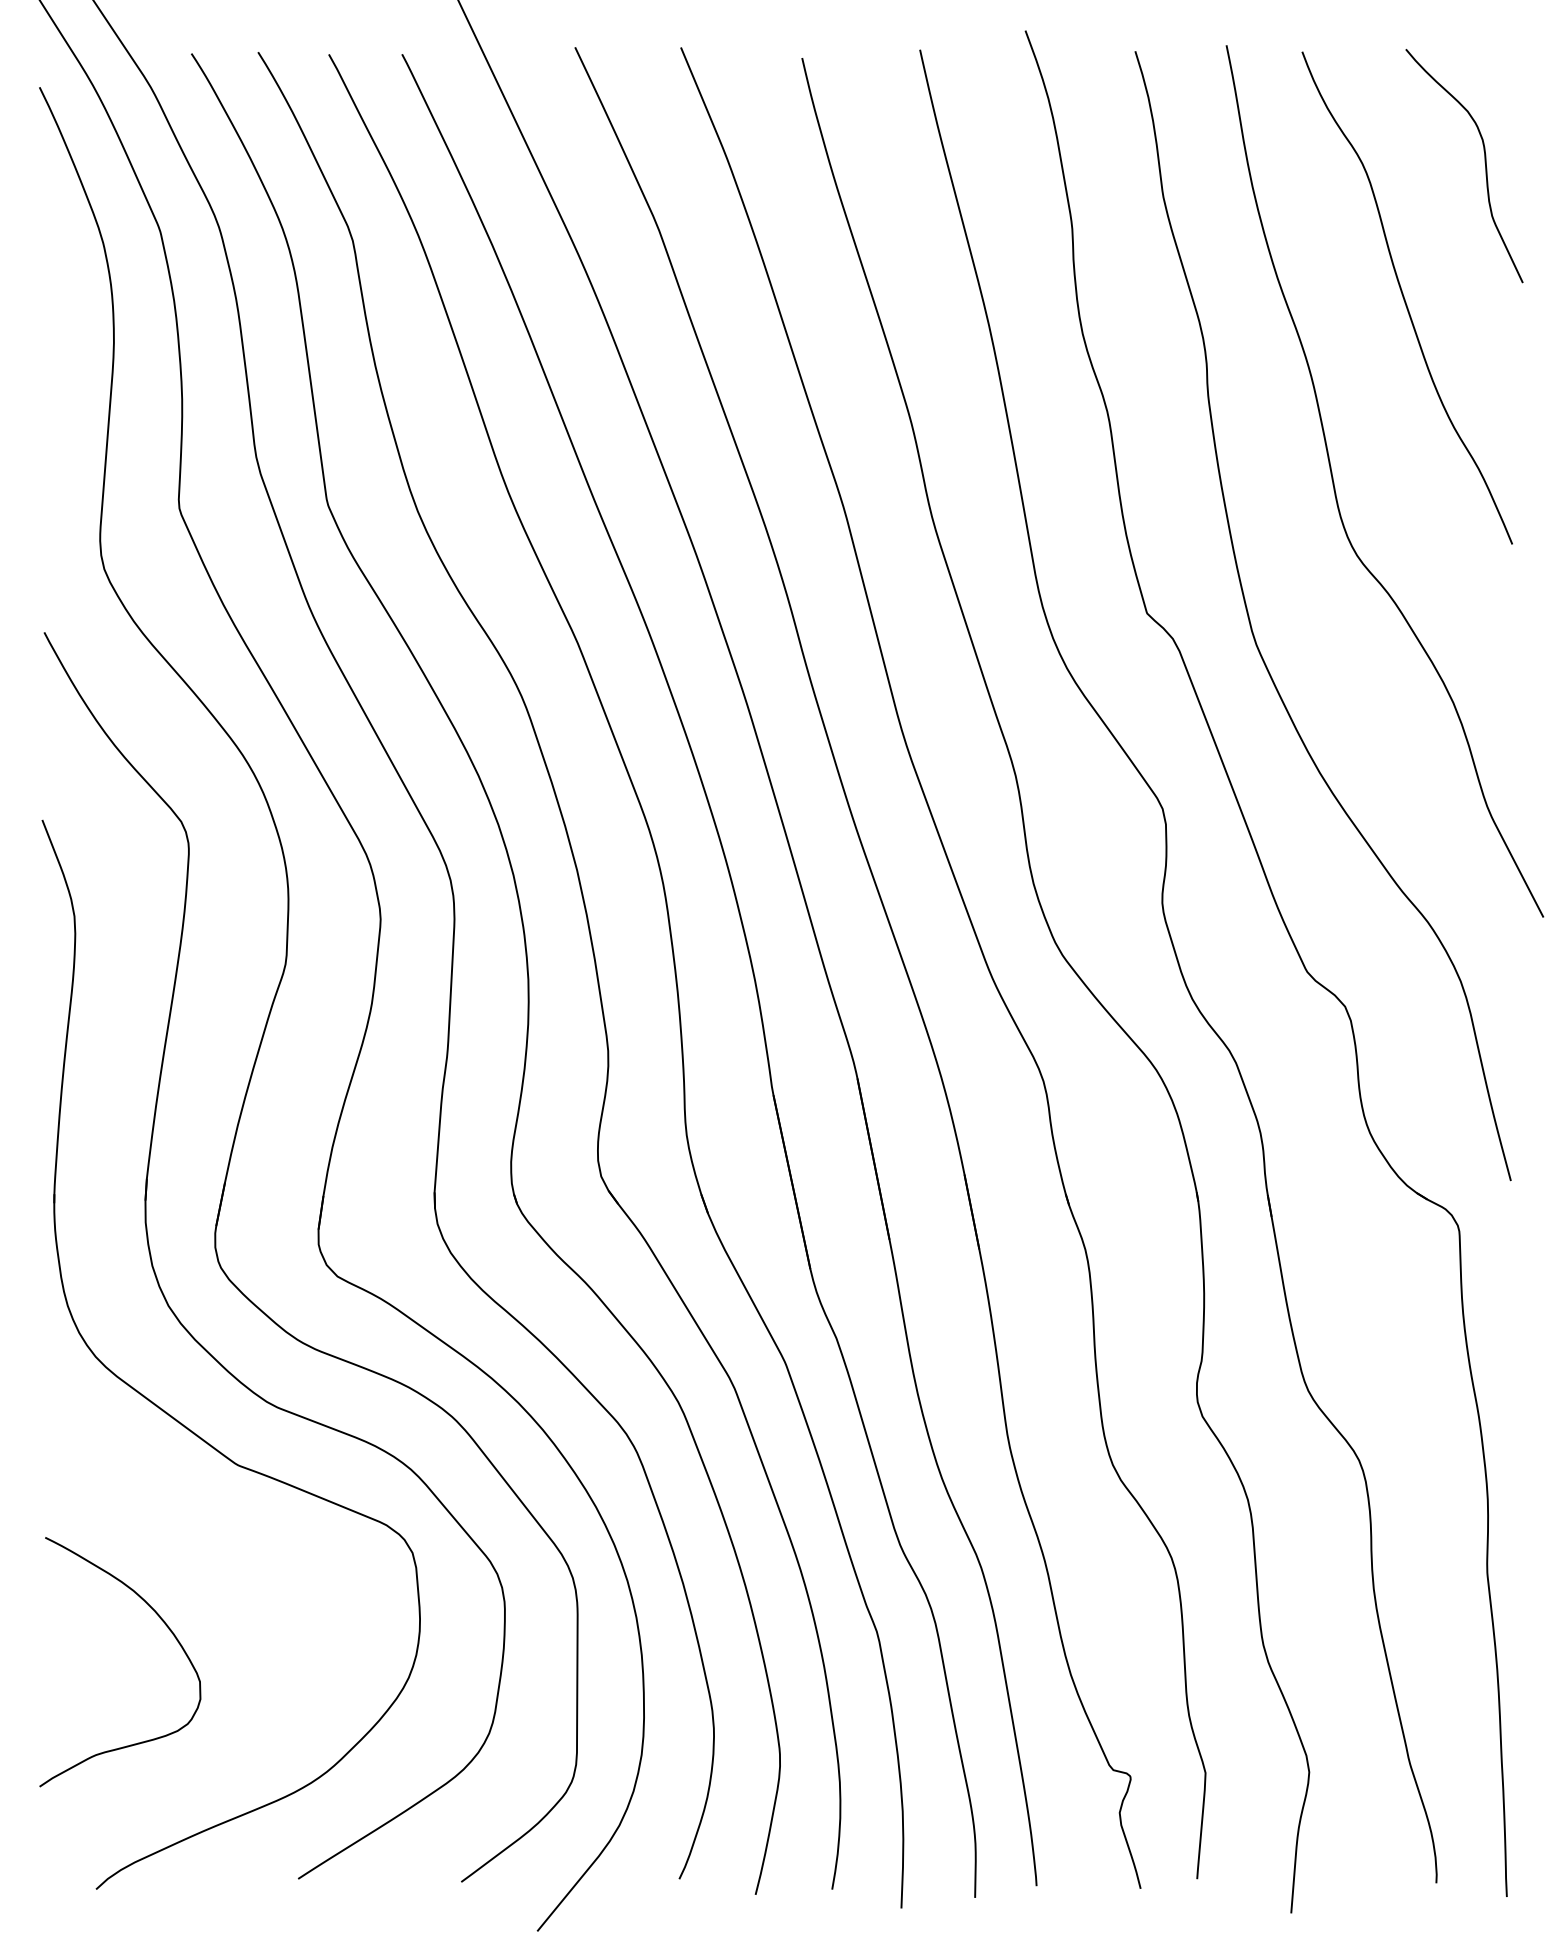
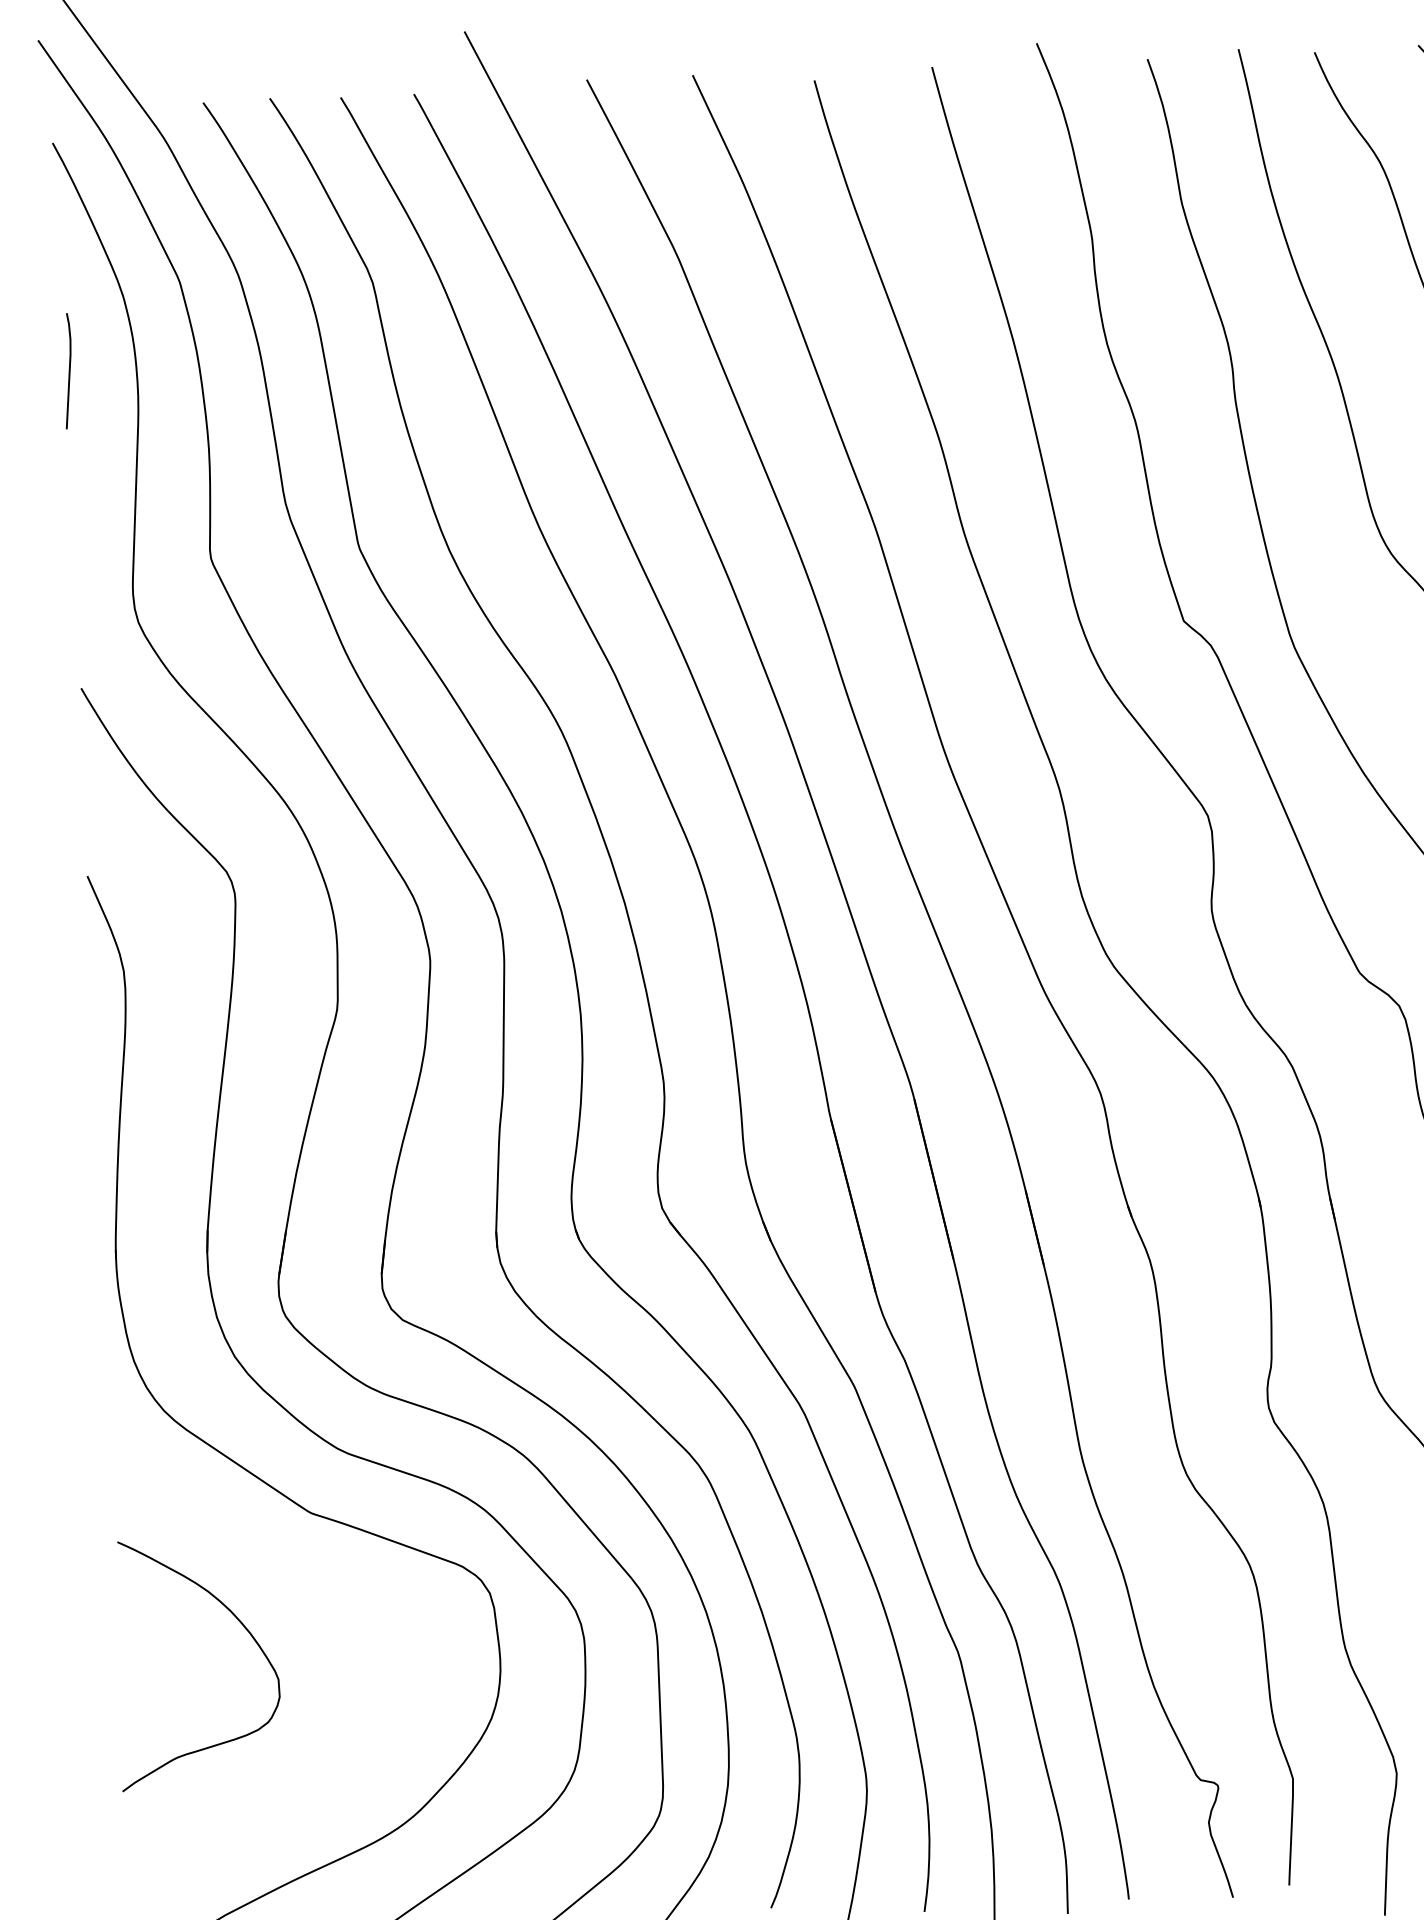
line: (45, 315) -> (68, 371), added
curve: (168, 1629) -> (244, 1628), moved

